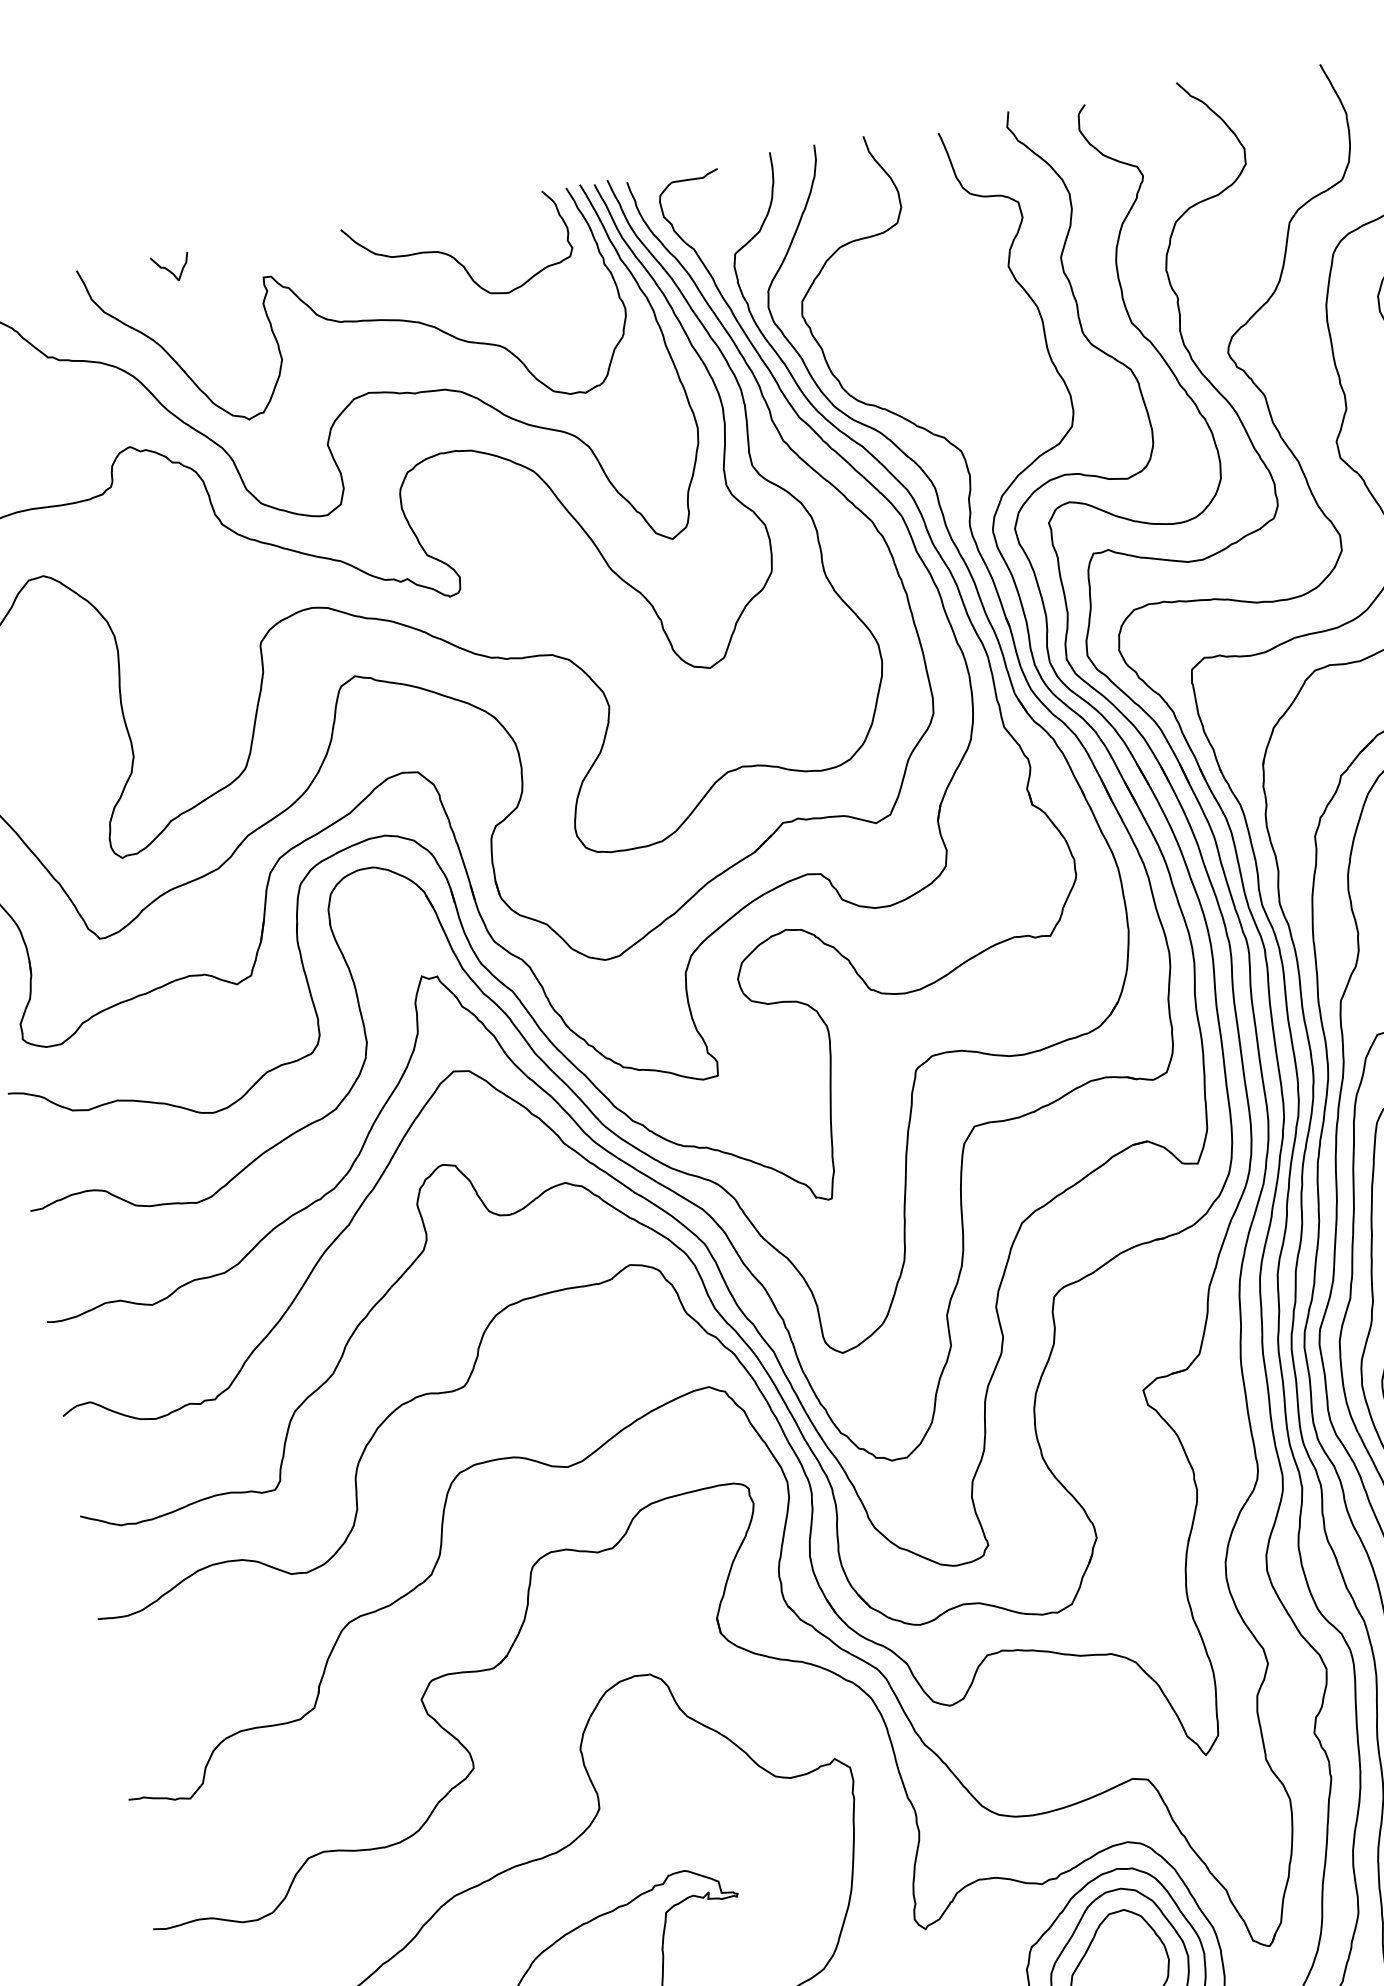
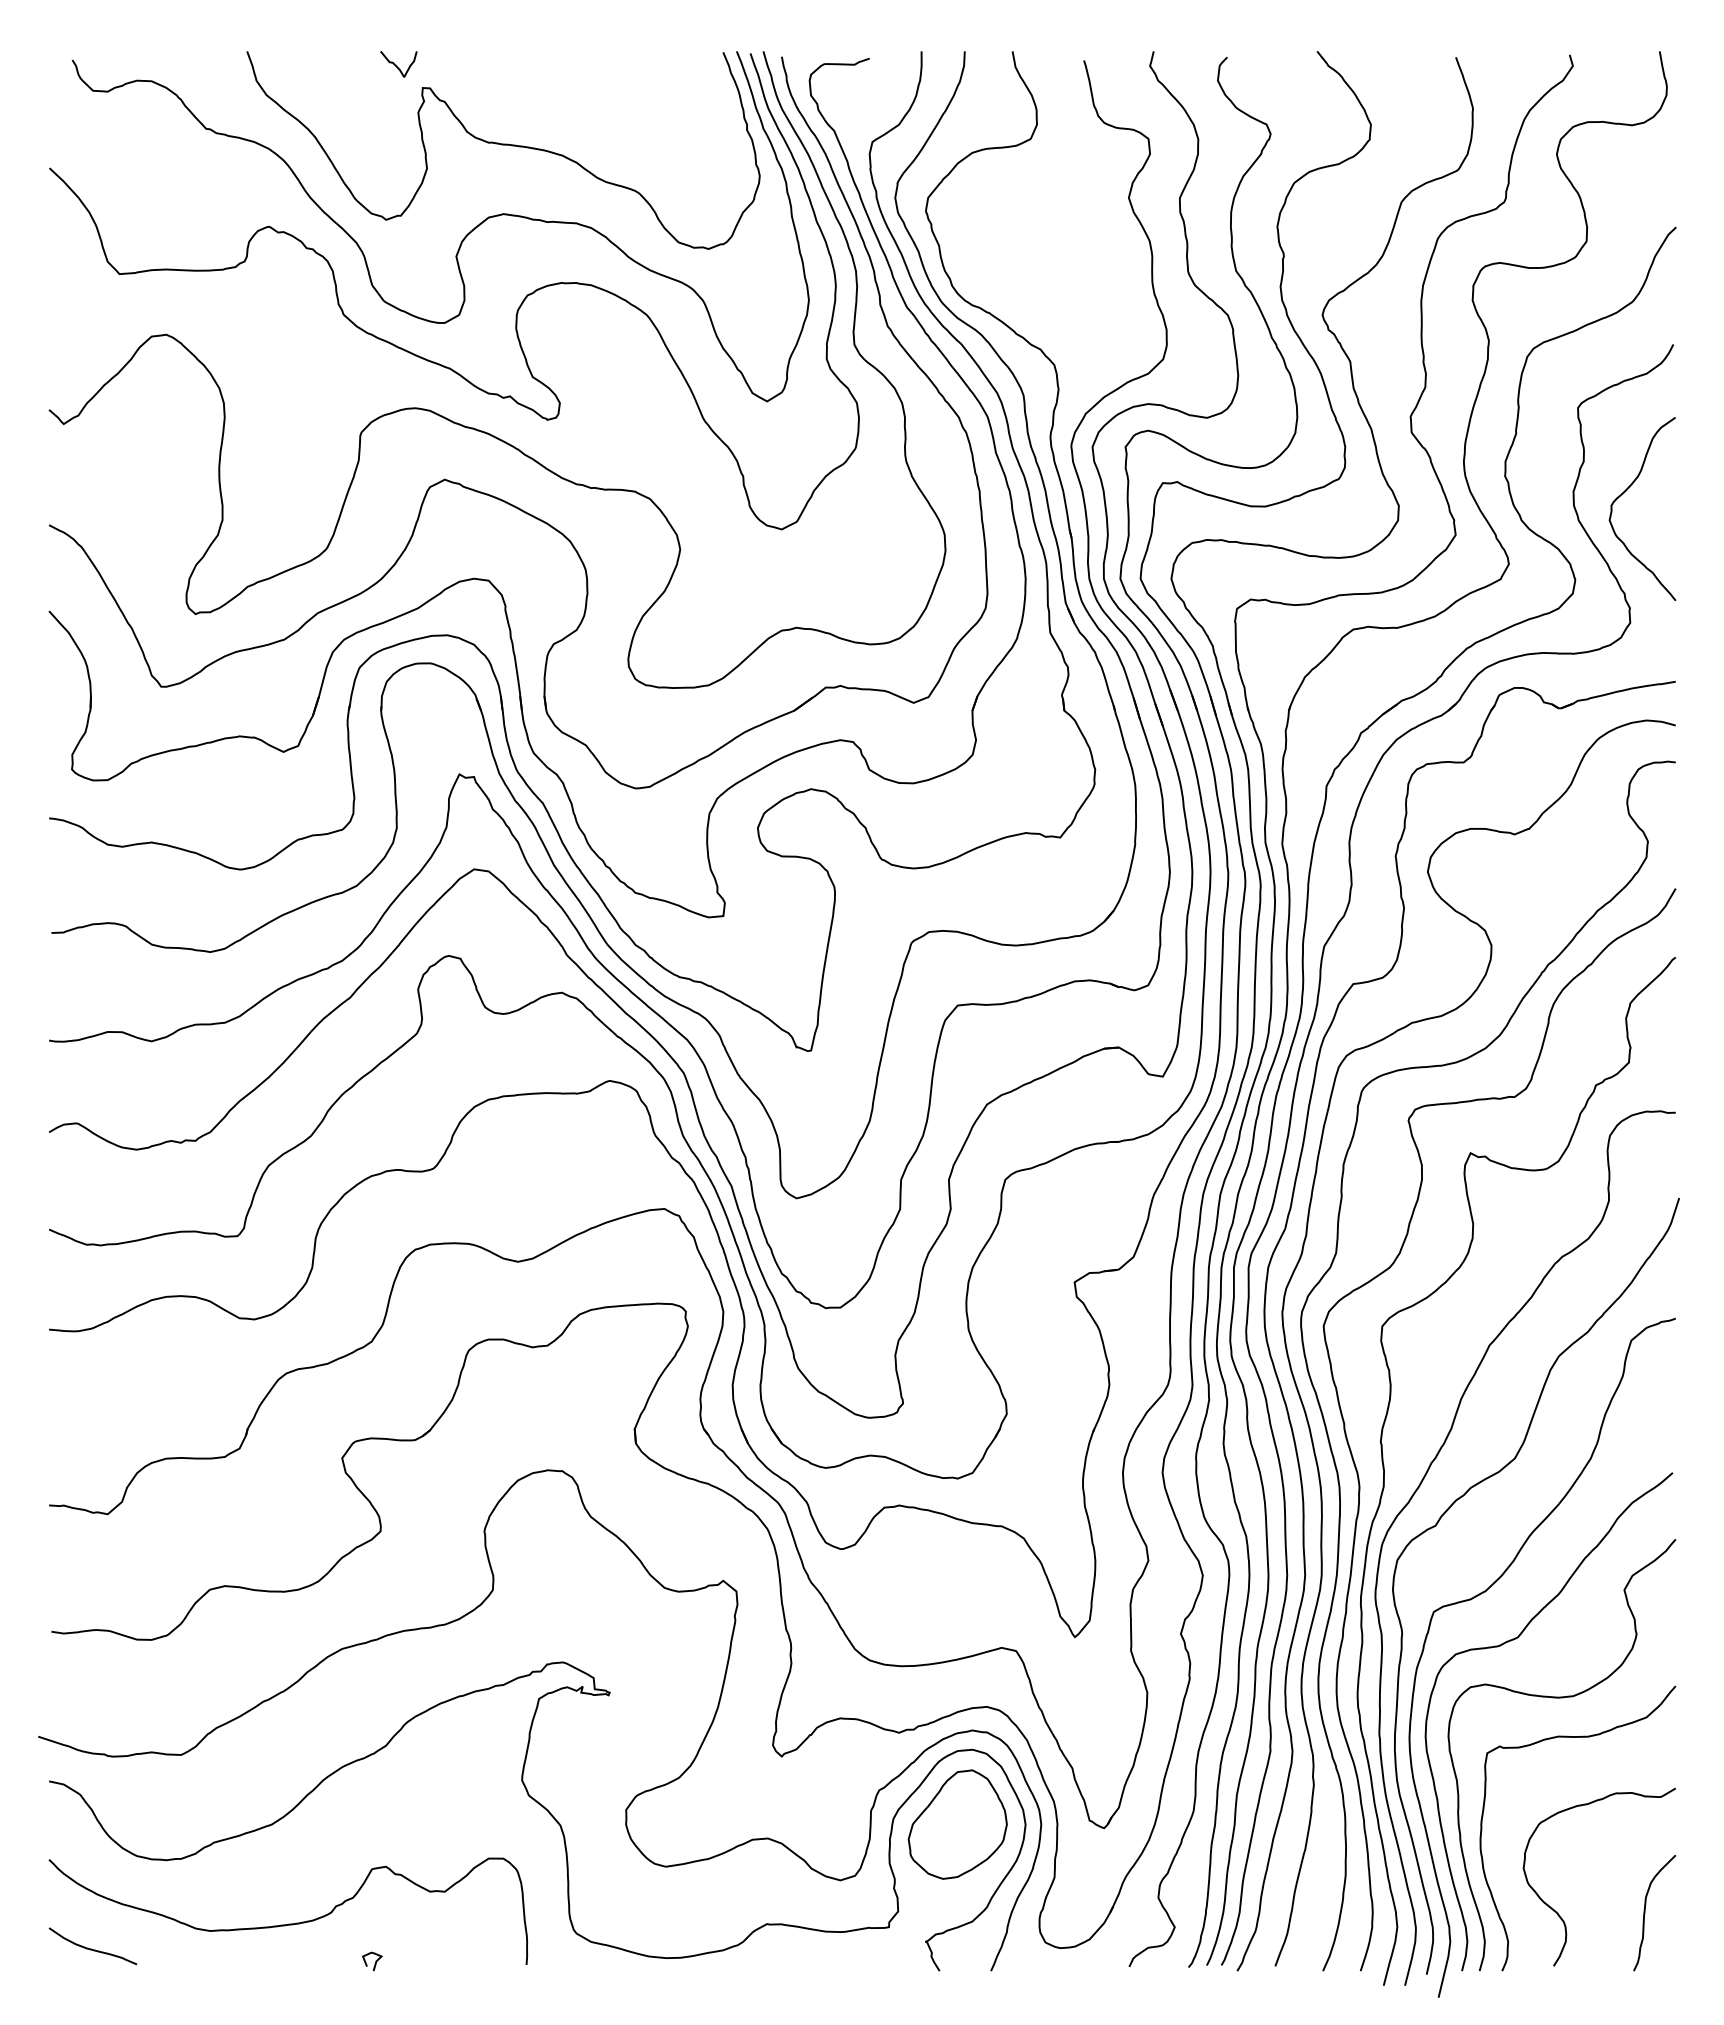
curve: (455, 257) -> (607, 100), removed
curve: (168, 269) -> (396, 65), moved

